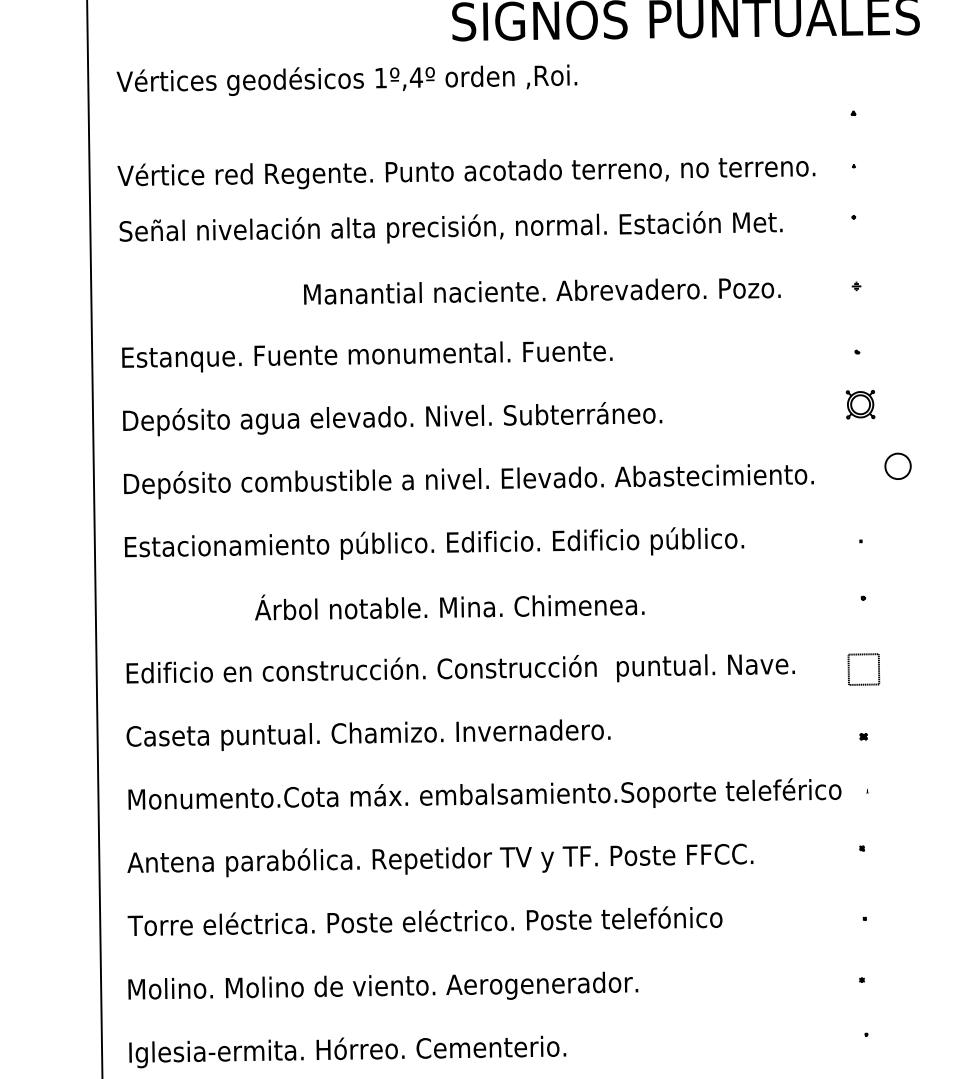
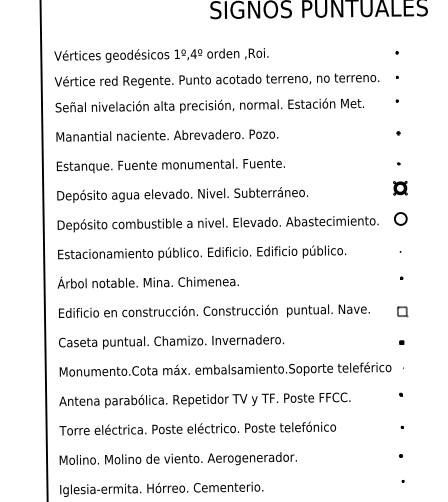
text: (347, 80) -> (161, 55), moved
text: (542, 291) -> (167, 135), moved
part: (897, 465) -> (400, 218), moved
text: (448, 607) -> (147, 282), moved
part: (865, 669) -> (402, 311), size x0.62

